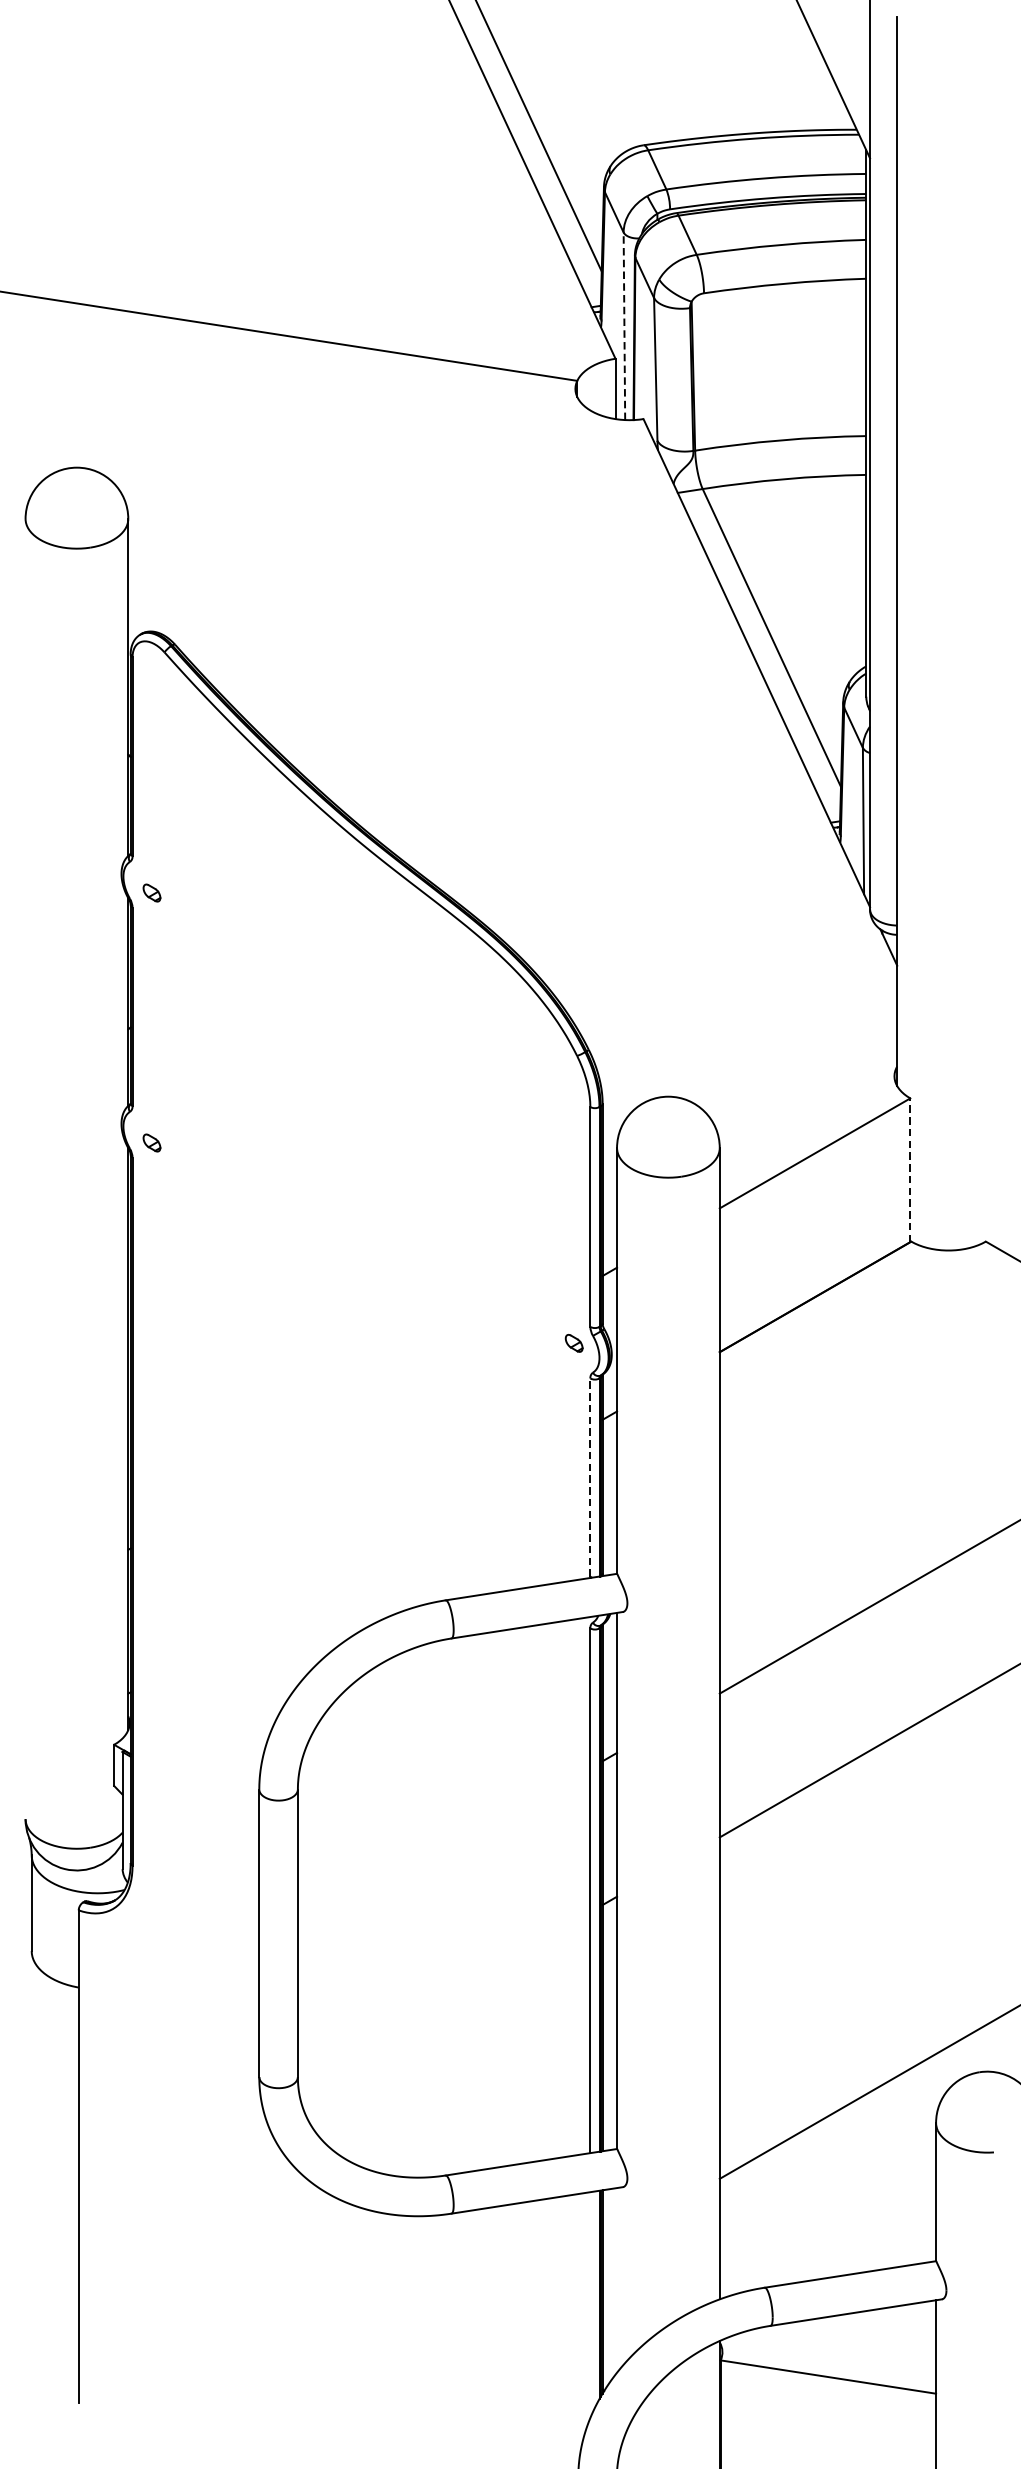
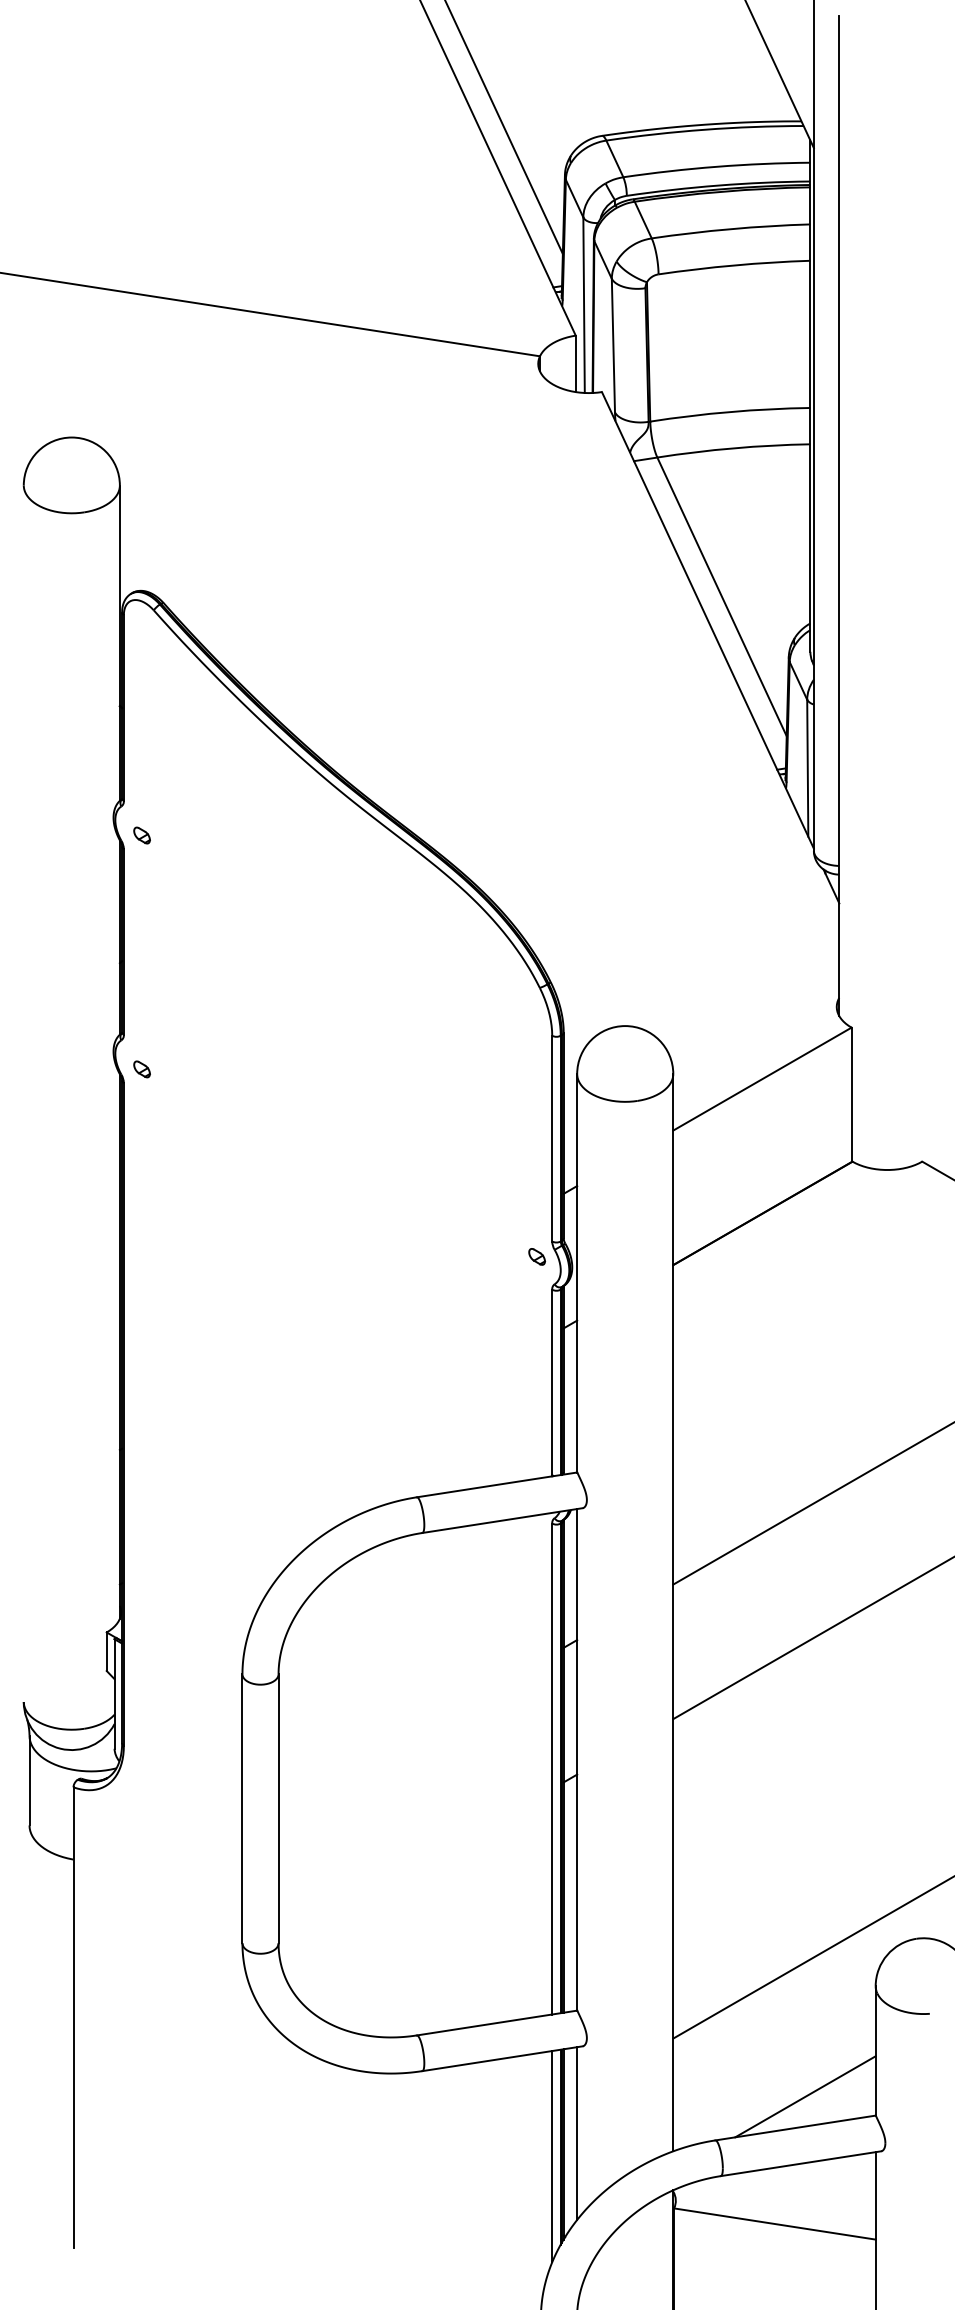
line: (624, 326) -> (584, 305), dashed -> solid
line: (910, 1169) -> (851, 1094), dashed -> solid
line: (590, 1477) -> (552, 1382), dashed -> solid
line: (861, 2240) -> (805, 2096), added
line: (617, 2280) -> (577, 2133), added
line: (590, 2304) -> (552, 2156), added

